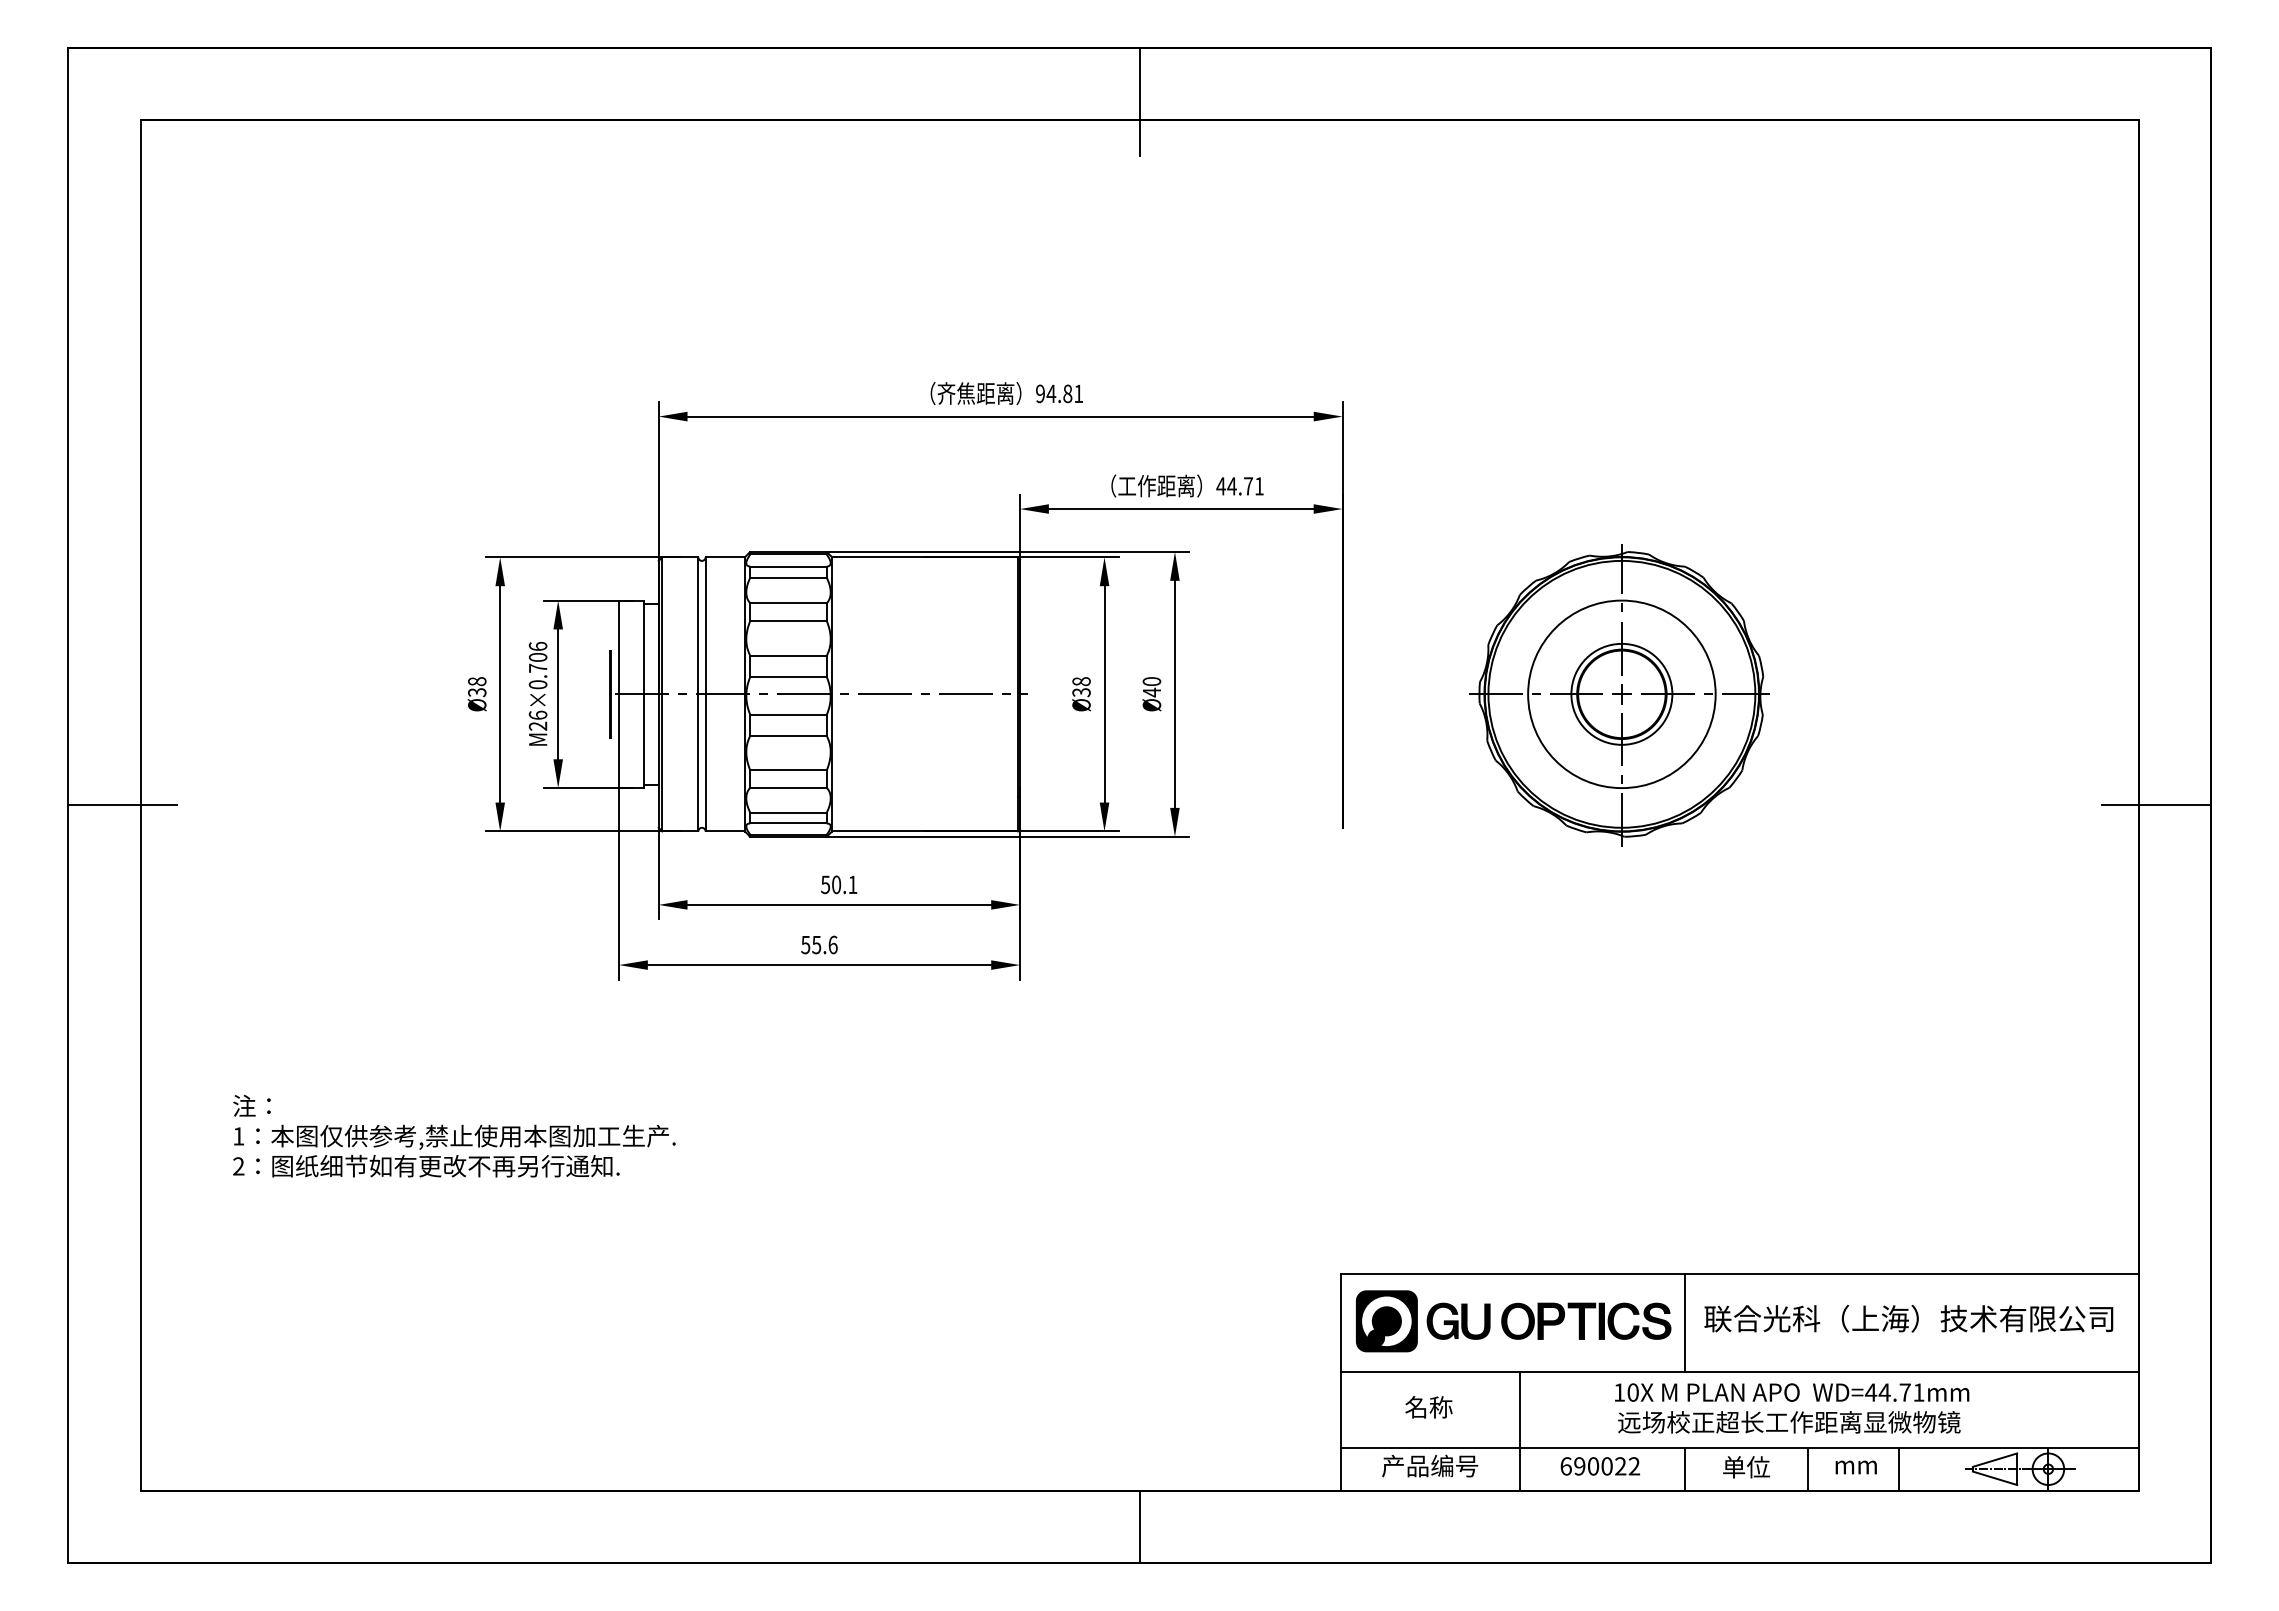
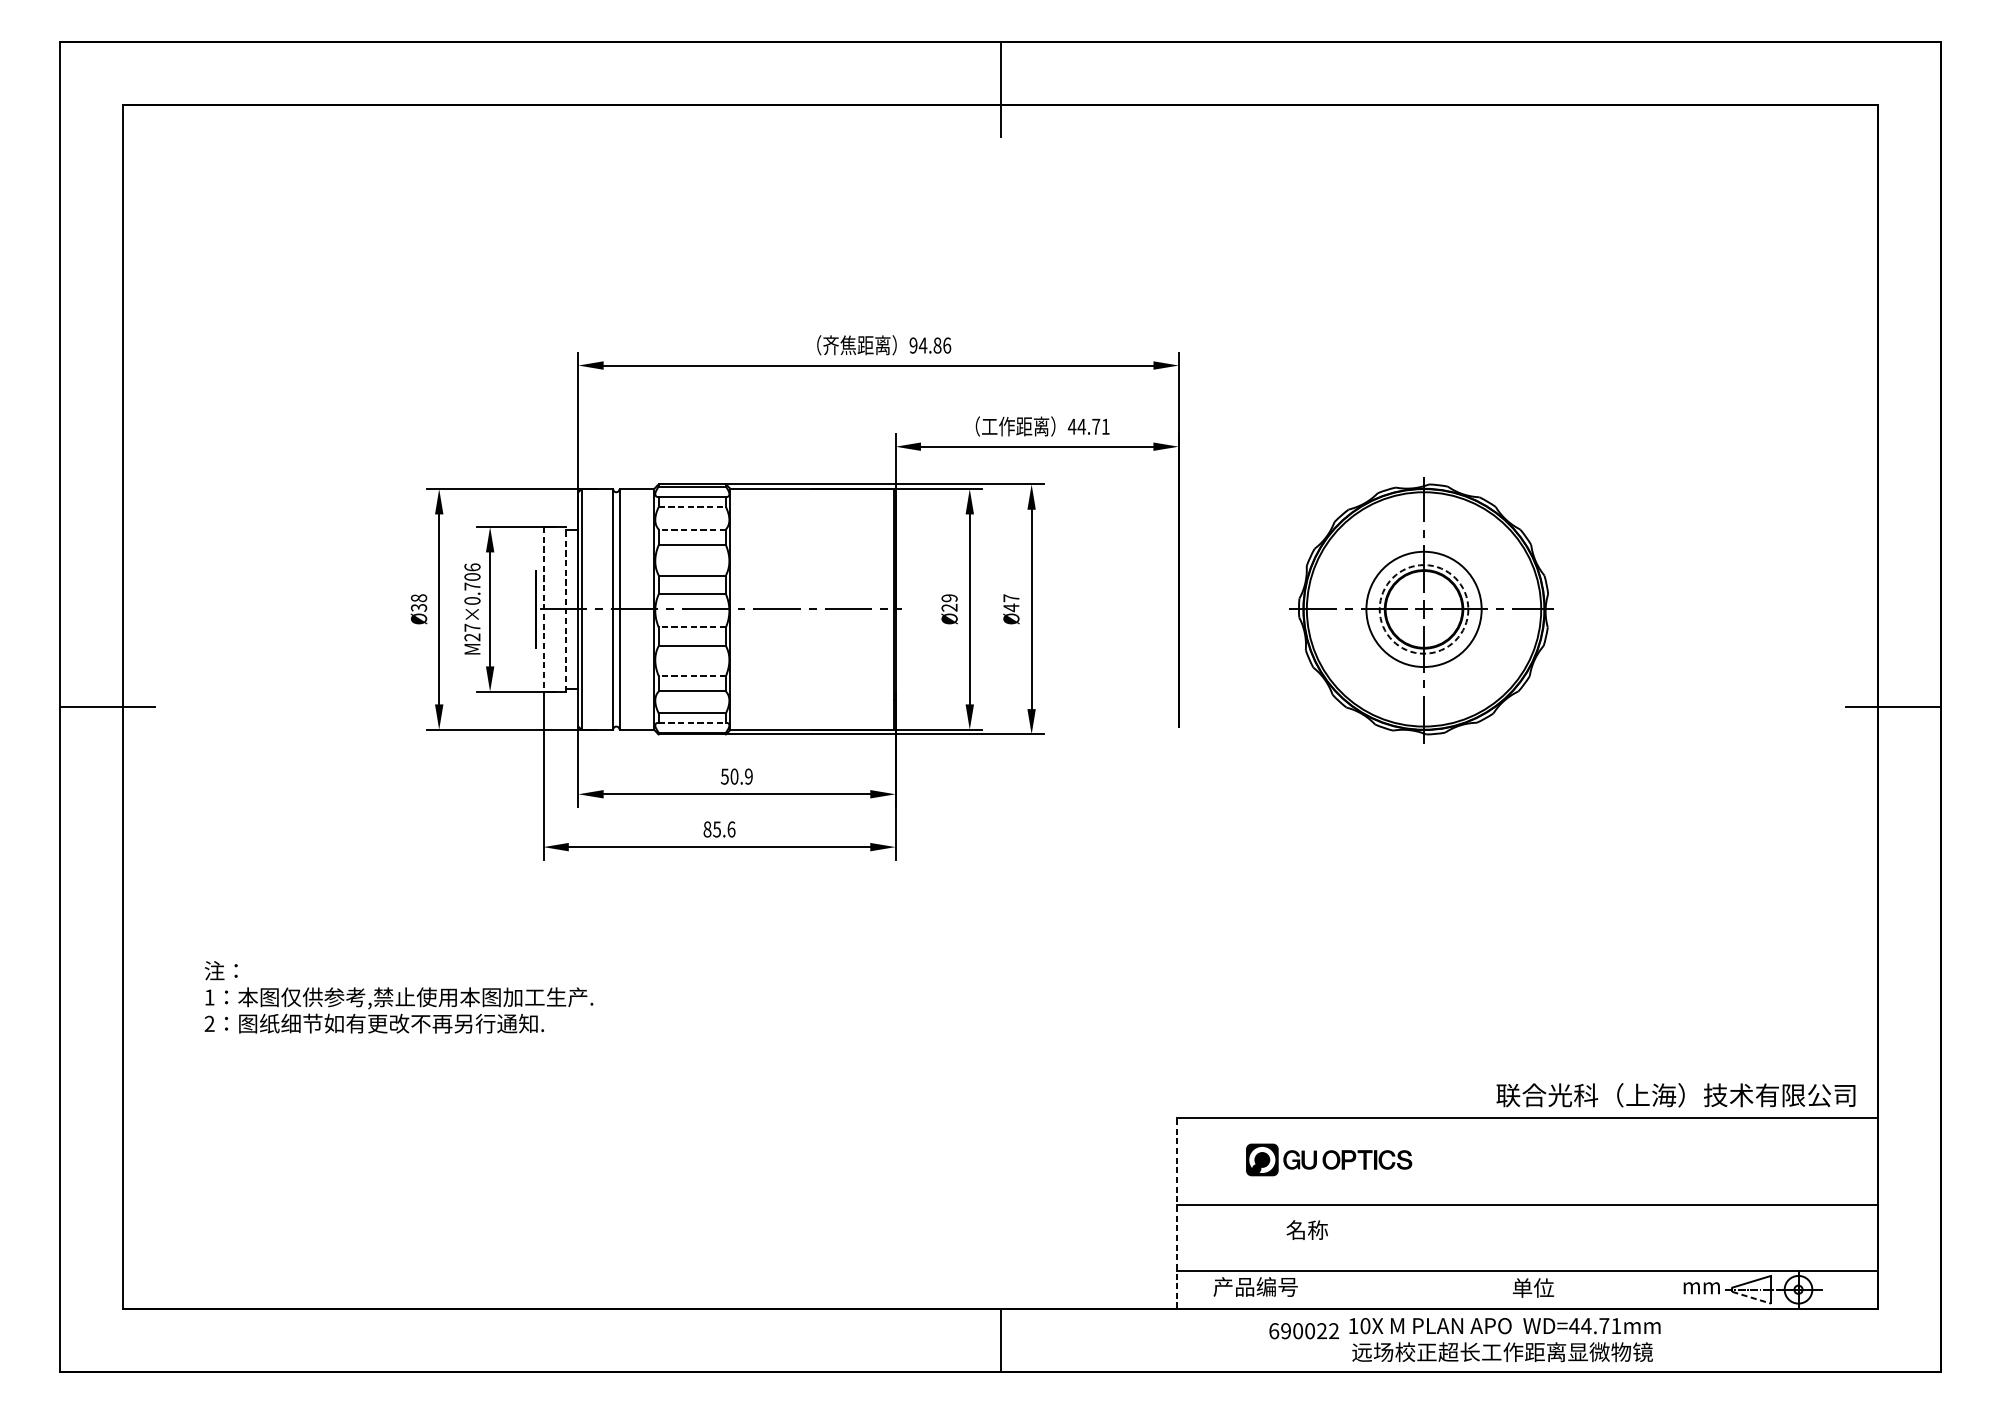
text: (1078, 393) -> (946, 345), 94.81 -> 94.86
line: (789, 577) -> (693, 506), solid -> dashed
line: (788, 603) -> (692, 529), solid -> dashed
text: (1151, 681) -> (1011, 598), Ø40 -> Ø47
text: (1081, 687) -> (949, 603), Ø38 -> Ø29
circle: (1621, 693) -> (1423, 608), solid -> dashed
line: (619, 694) -> (543, 609), solid -> dashed
line: (644, 694) -> (565, 609), solid -> dashed
circle: (1621, 694) -> (1423, 609), size x0.7
text: (537, 714) -> (471, 627), M26×0.706 -> M27×0.706
line: (788, 714) -> (692, 627), solid -> dashed
line: (788, 770) -> (692, 676), solid -> dashed
line: (789, 823) -> (693, 722), solid -> dashed
text: (852, 884) -> (748, 776), 50.1 -> 50.9
text: (805, 944) -> (707, 829), 55.6 -> 85.6
text: (1908, 1318) -> (1675, 1095), moved
part: (1513, 1321) -> (1328, 1160), size x0.6
line: (1684, 1322) -> (1479, 1160), removed
line: (1340, 1381) -> (1176, 1212), solid -> dashed
text: (1428, 1407) -> (1306, 1230), moved
text: (1792, 1408) -> (1505, 1340), moved
line: (1519, 1431) -> (1334, 1256), removed
text: (1599, 1466) -> (1303, 1331), moved
text: (1855, 1467) -> (1701, 1288), moved
line: (1684, 1469) -> (1479, 1289), removed
line: (1807, 1469) -> (1587, 1289), removed
line: (1898, 1469) -> (1666, 1289), removed
line: (1995, 1478) -> (1752, 1297), solid -> dashed

